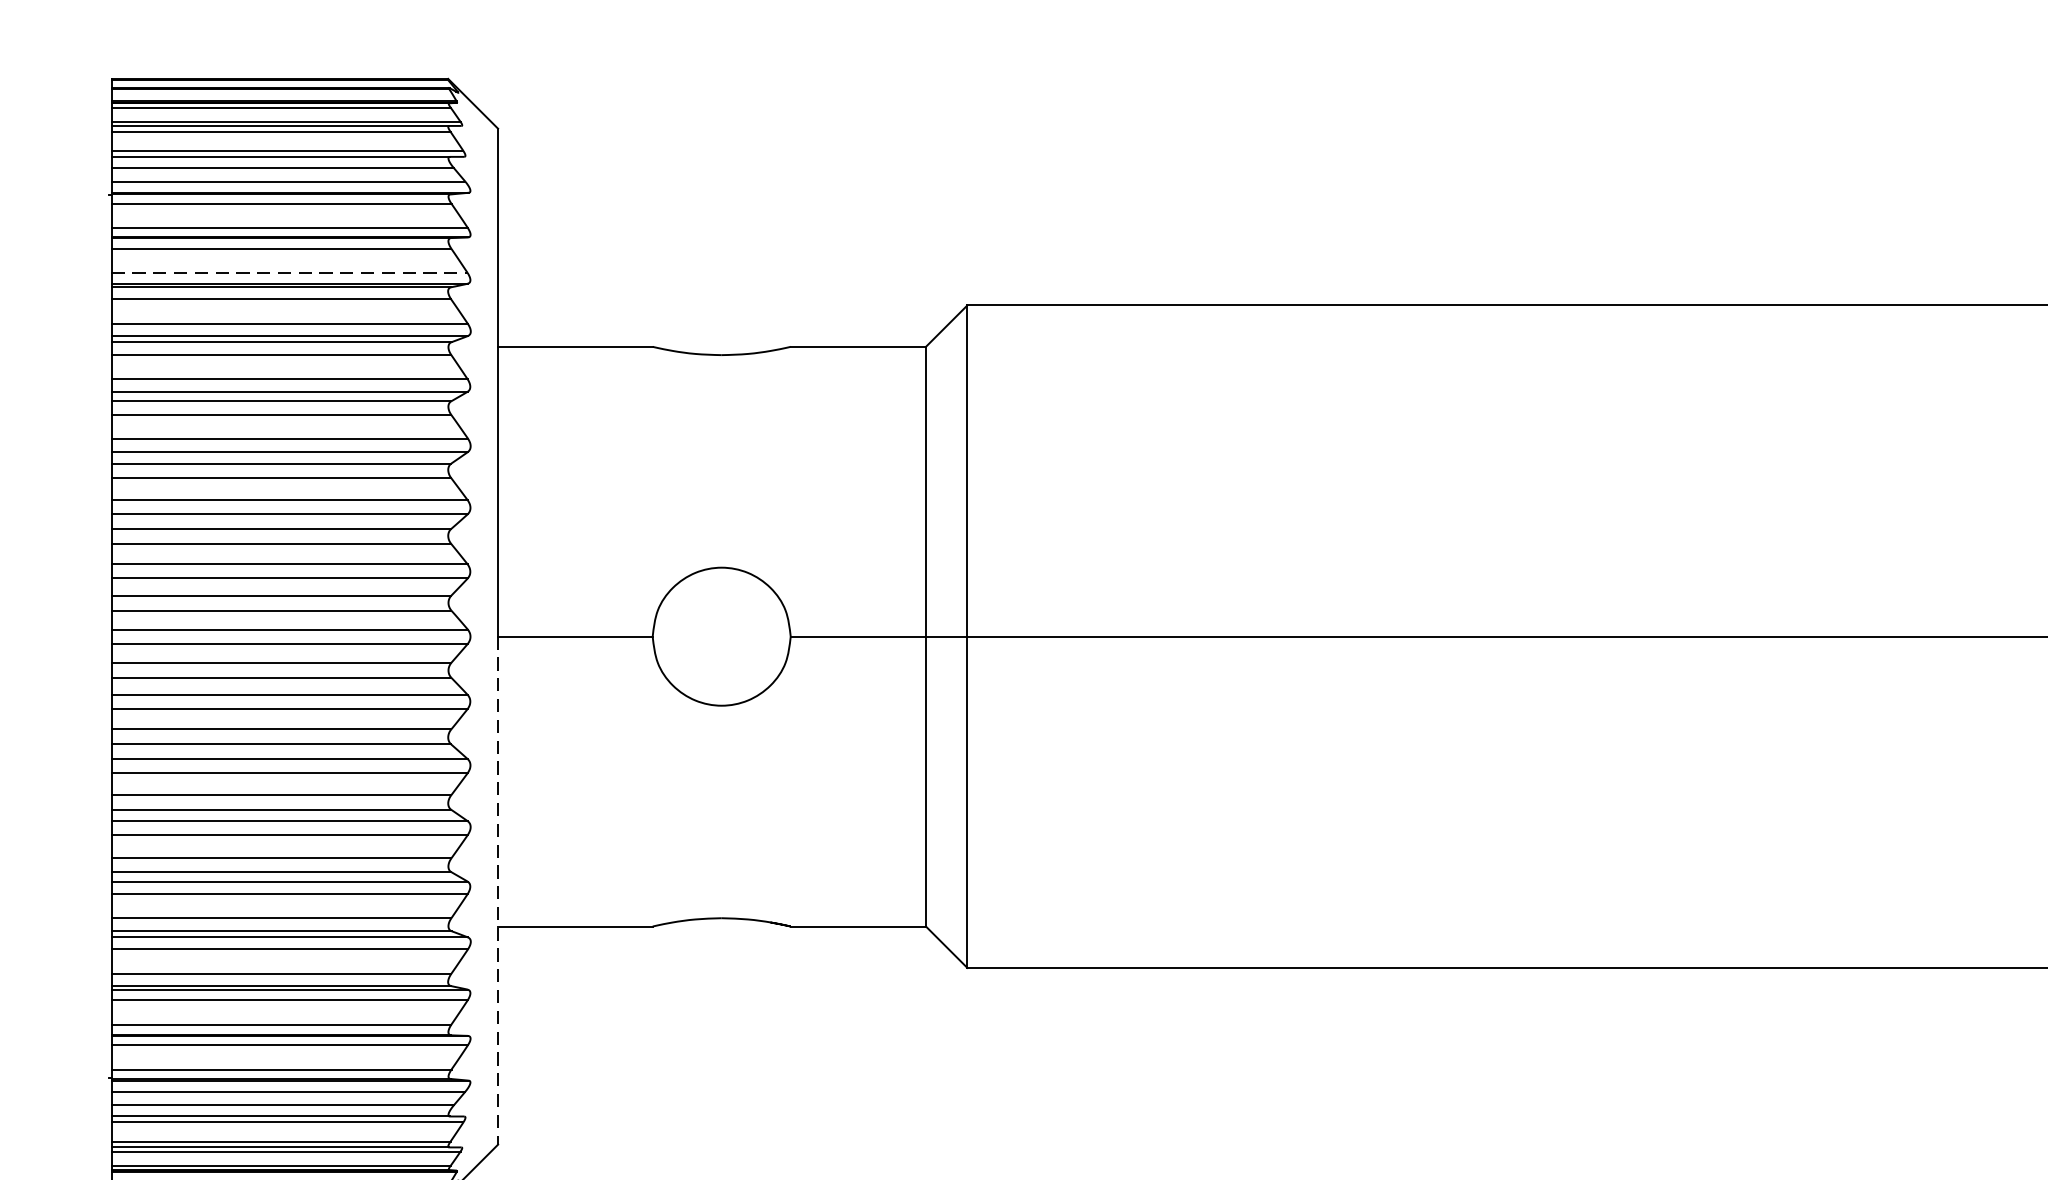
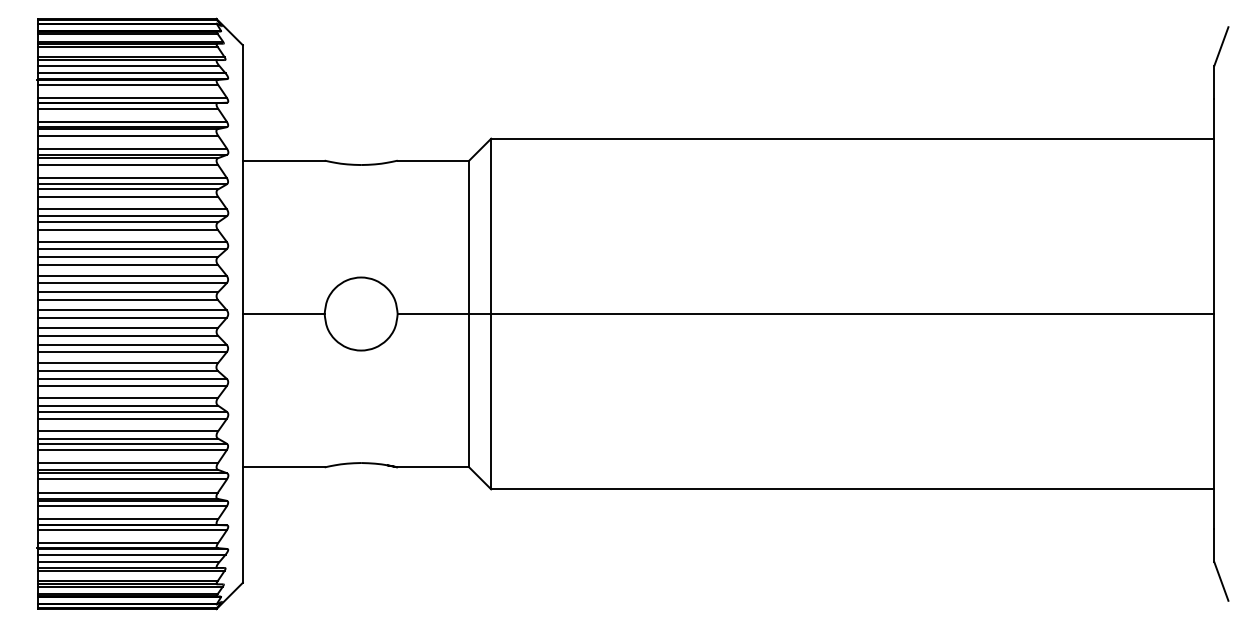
line: (291, 272) -> (133, 121), dashed -> solid
line: (497, 890) -> (242, 448), dashed -> solid

